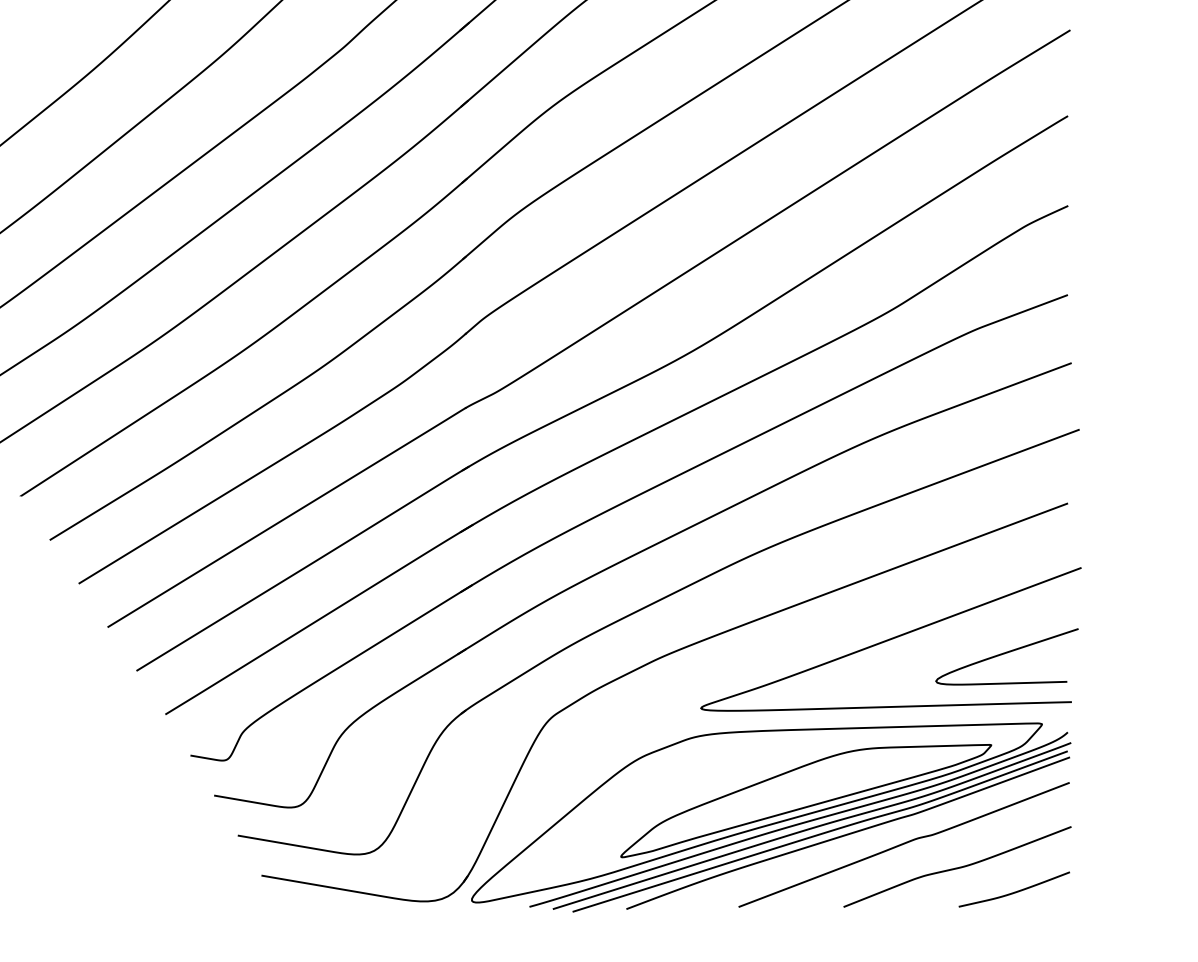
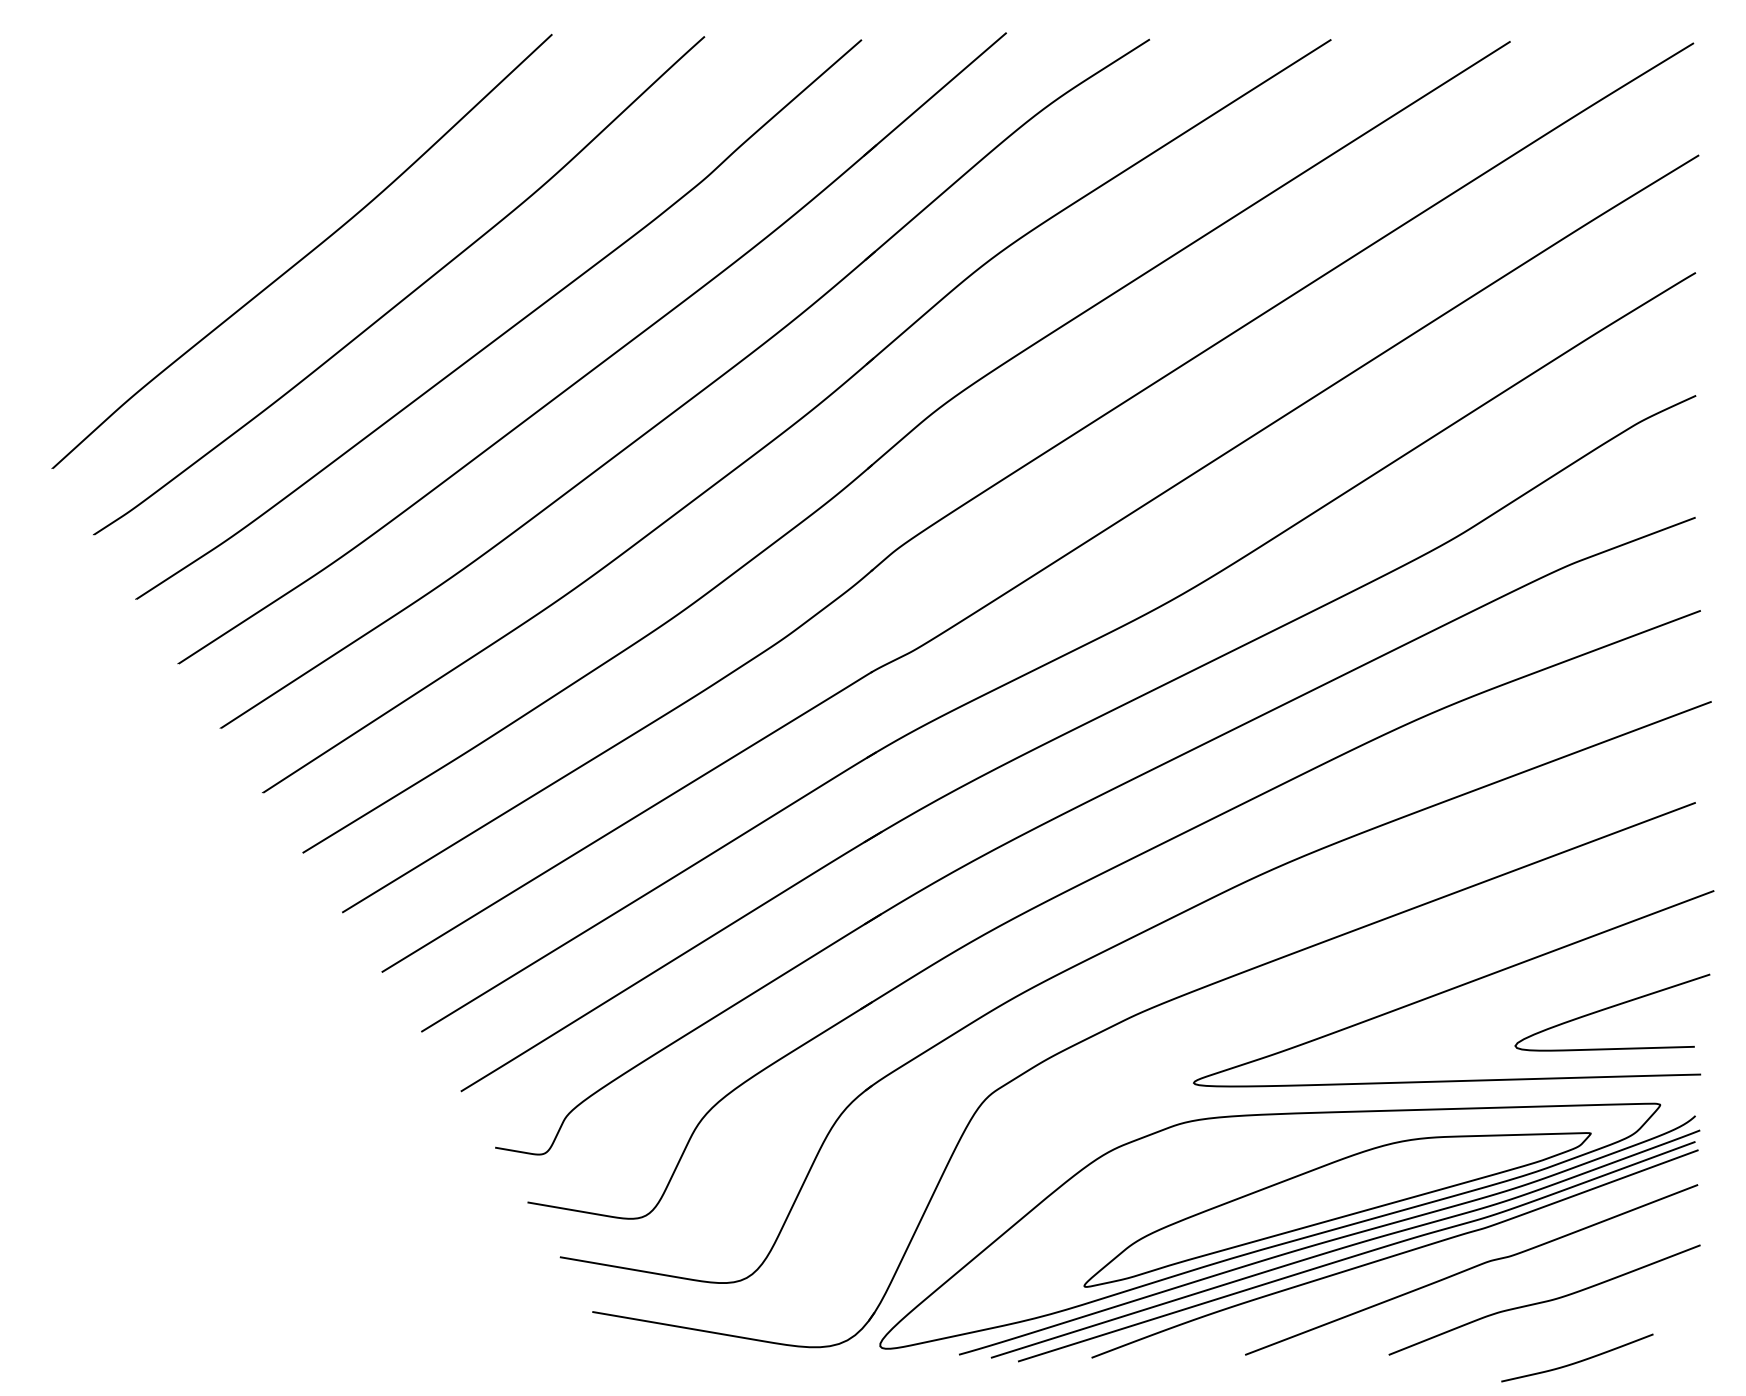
curve: (1015, 891) -> (1579, 1360), moved

